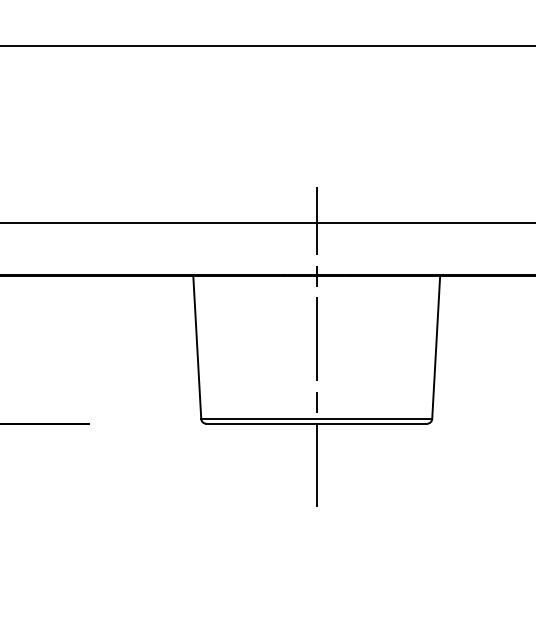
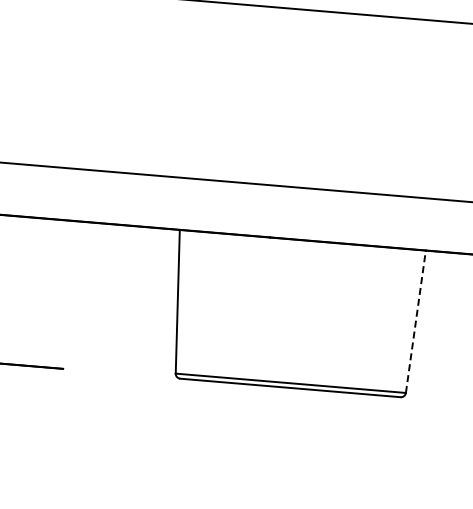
line: (316, 347) -> (296, 312), removed
line: (436, 347) -> (416, 322), solid -> dashed

